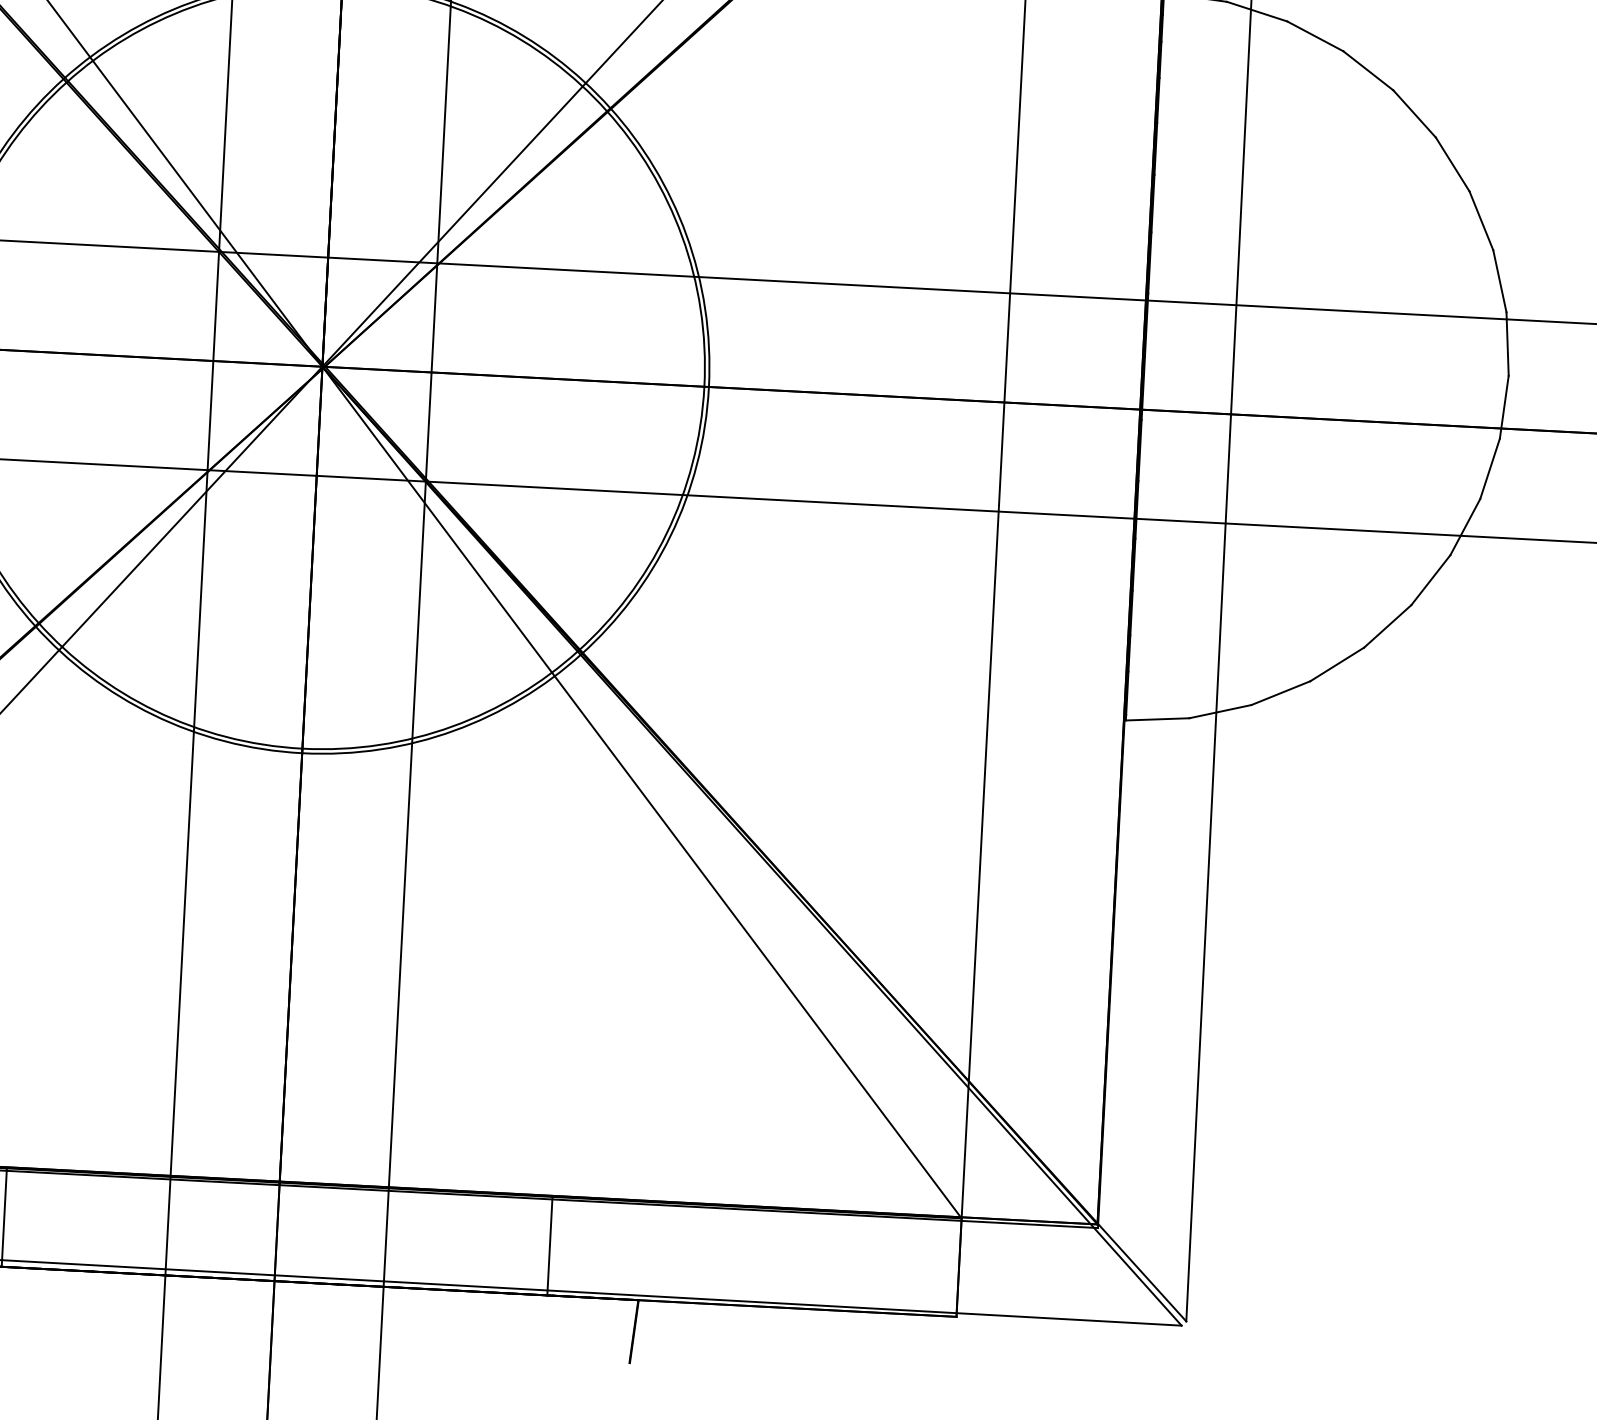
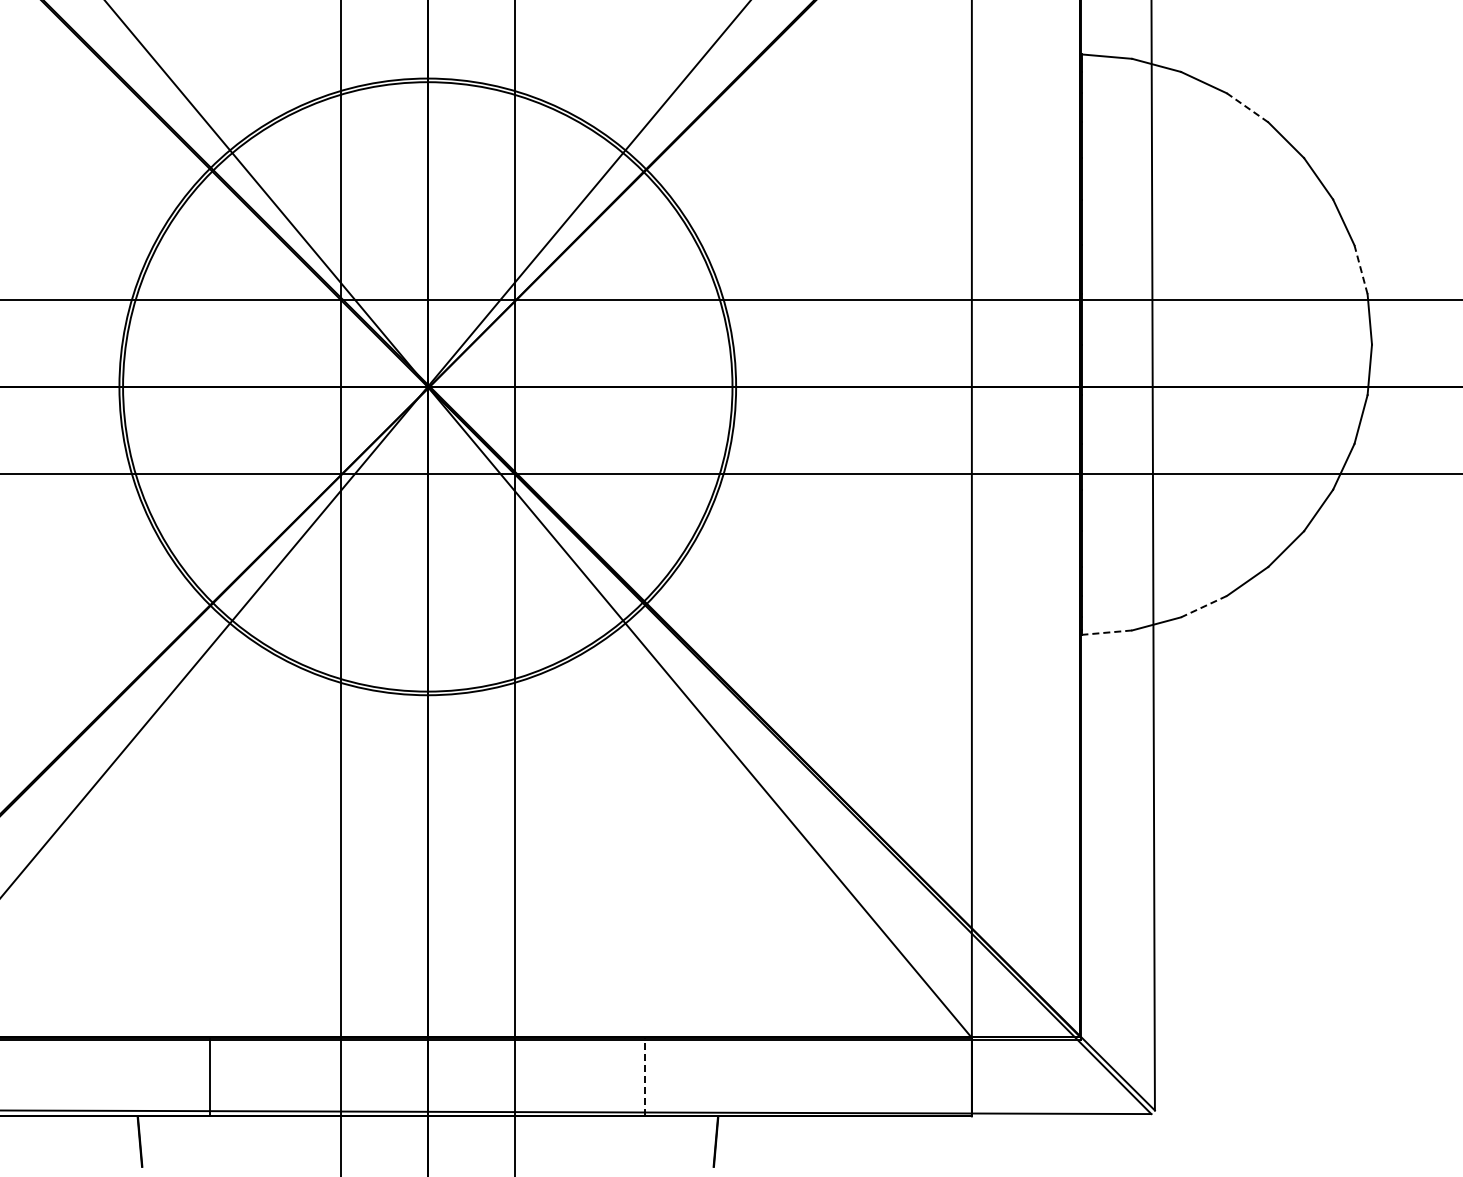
line: (1368, 70) -> (1247, 107), solid -> dashed
line: (1499, 280) -> (1360, 269), solid -> dashed
line: (1280, 692) -> (1203, 606), solid -> dashed
line: (1157, 719) -> (1106, 632), solid -> dashed
line: (550, 1245) -> (645, 1076), solid -> dashed

